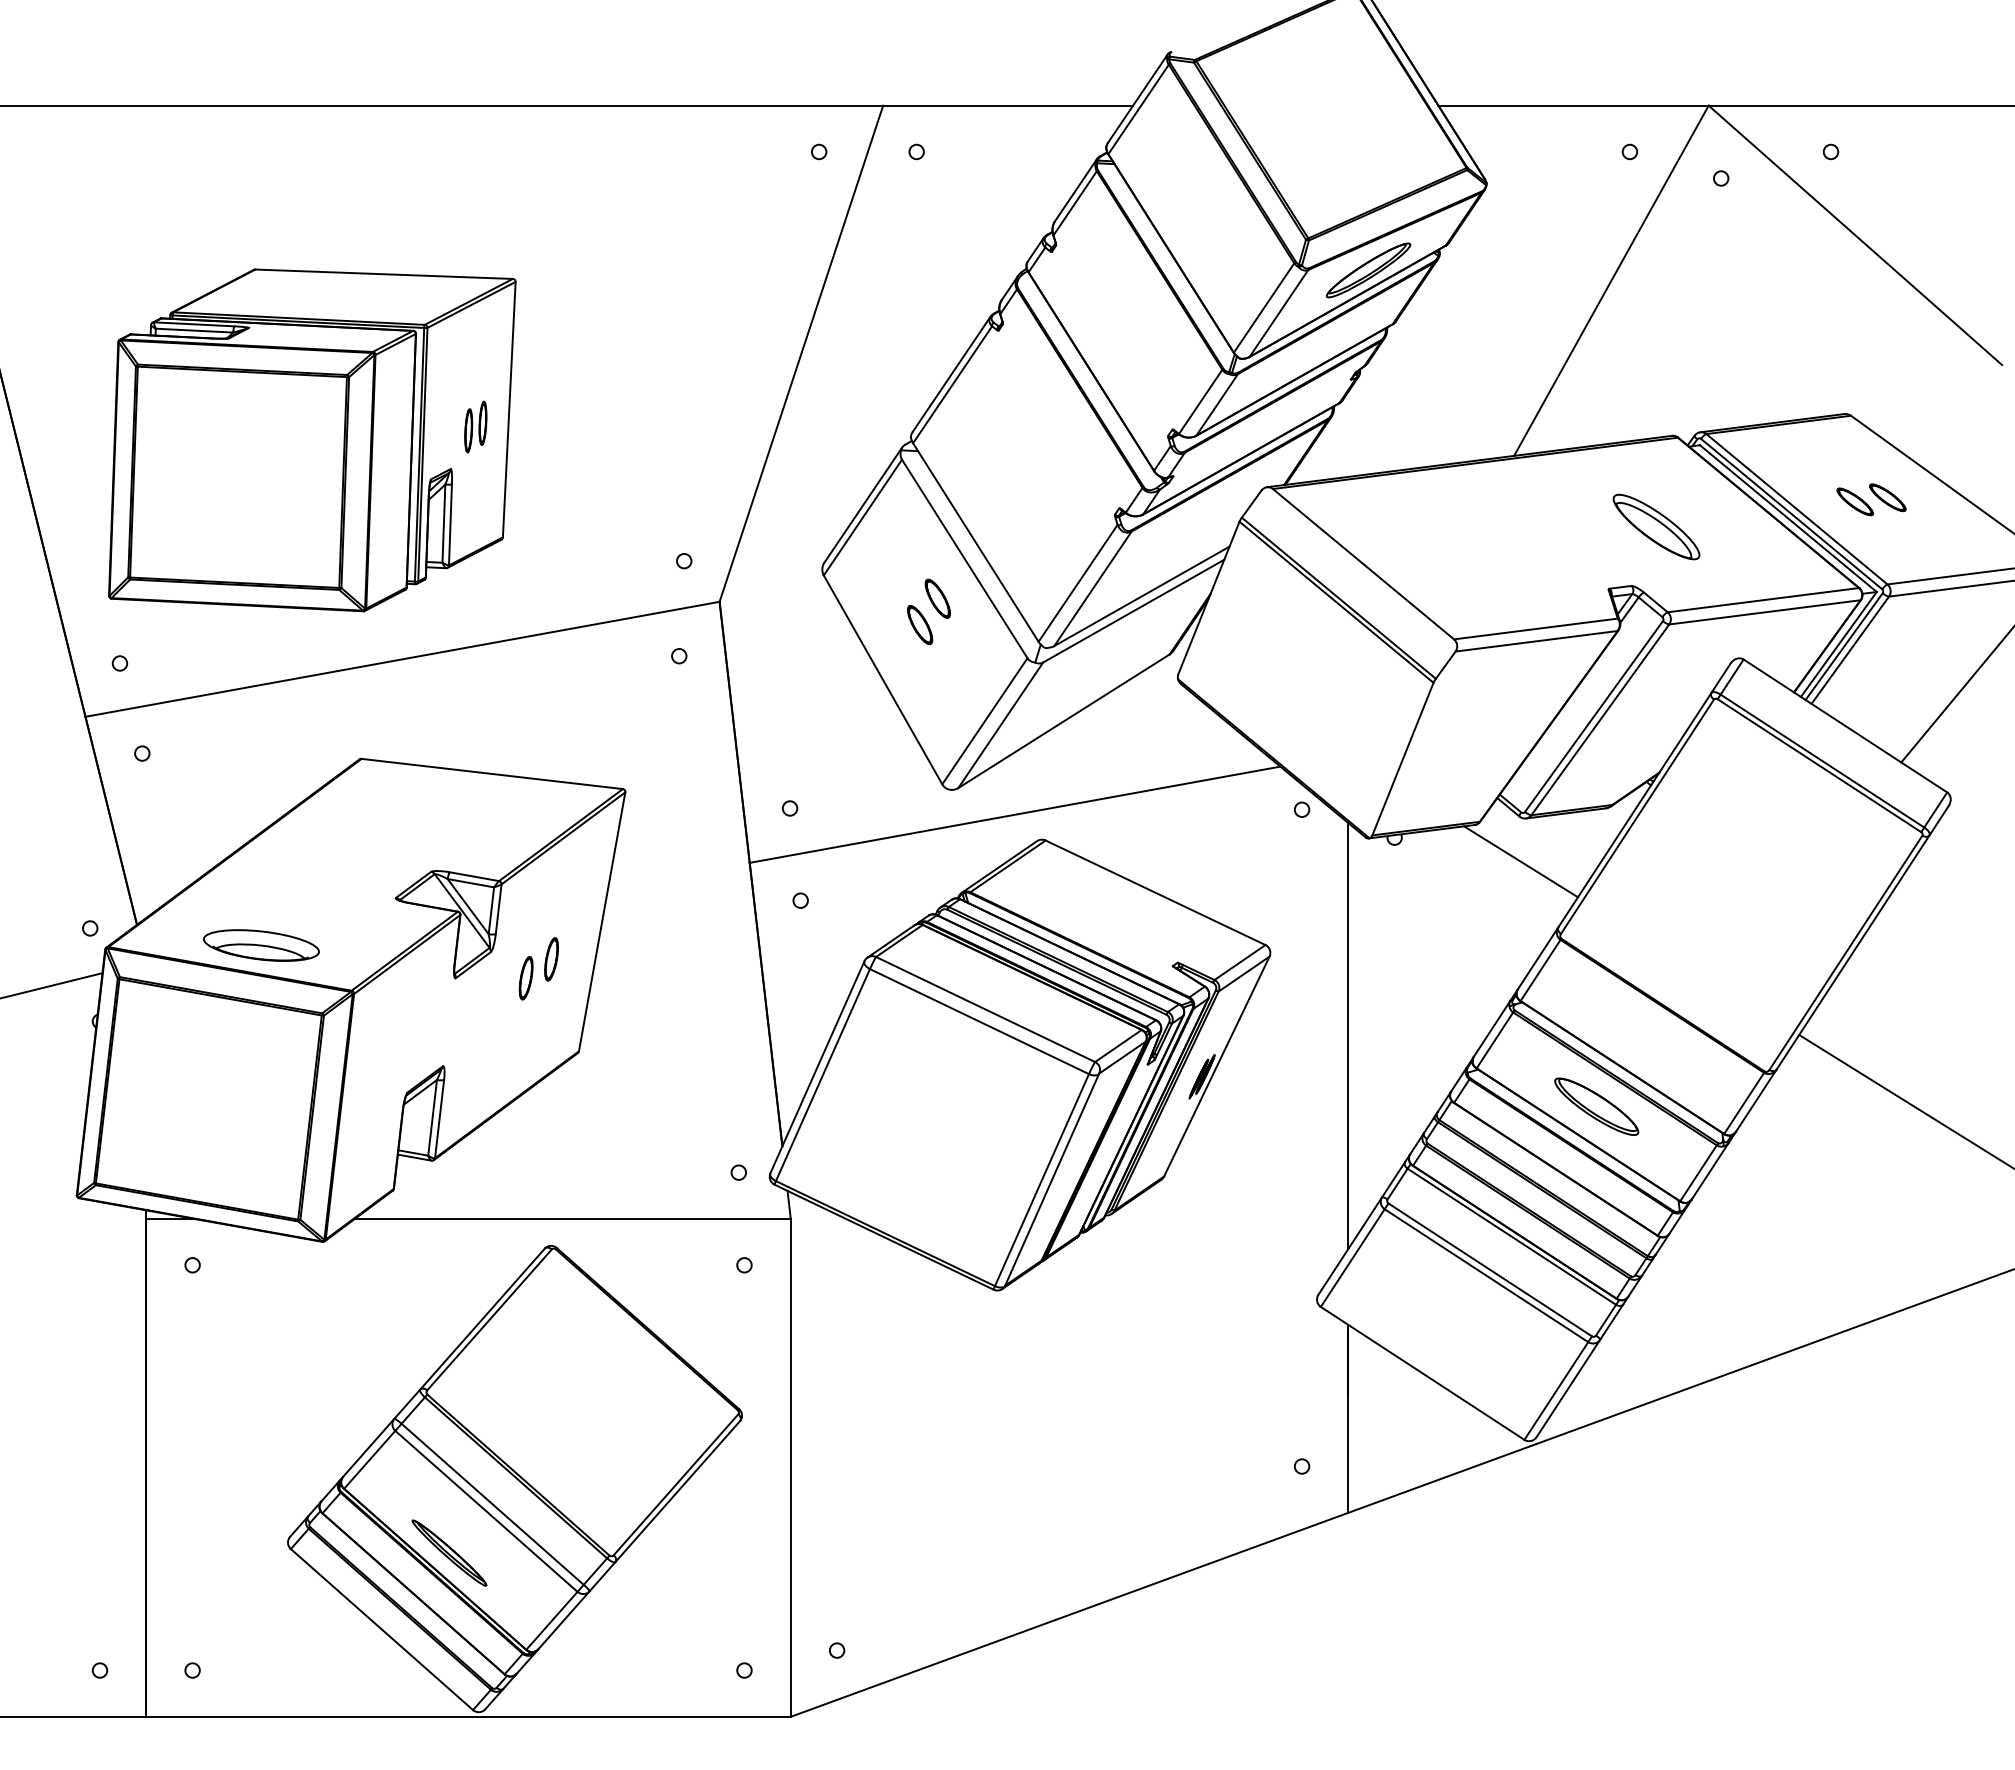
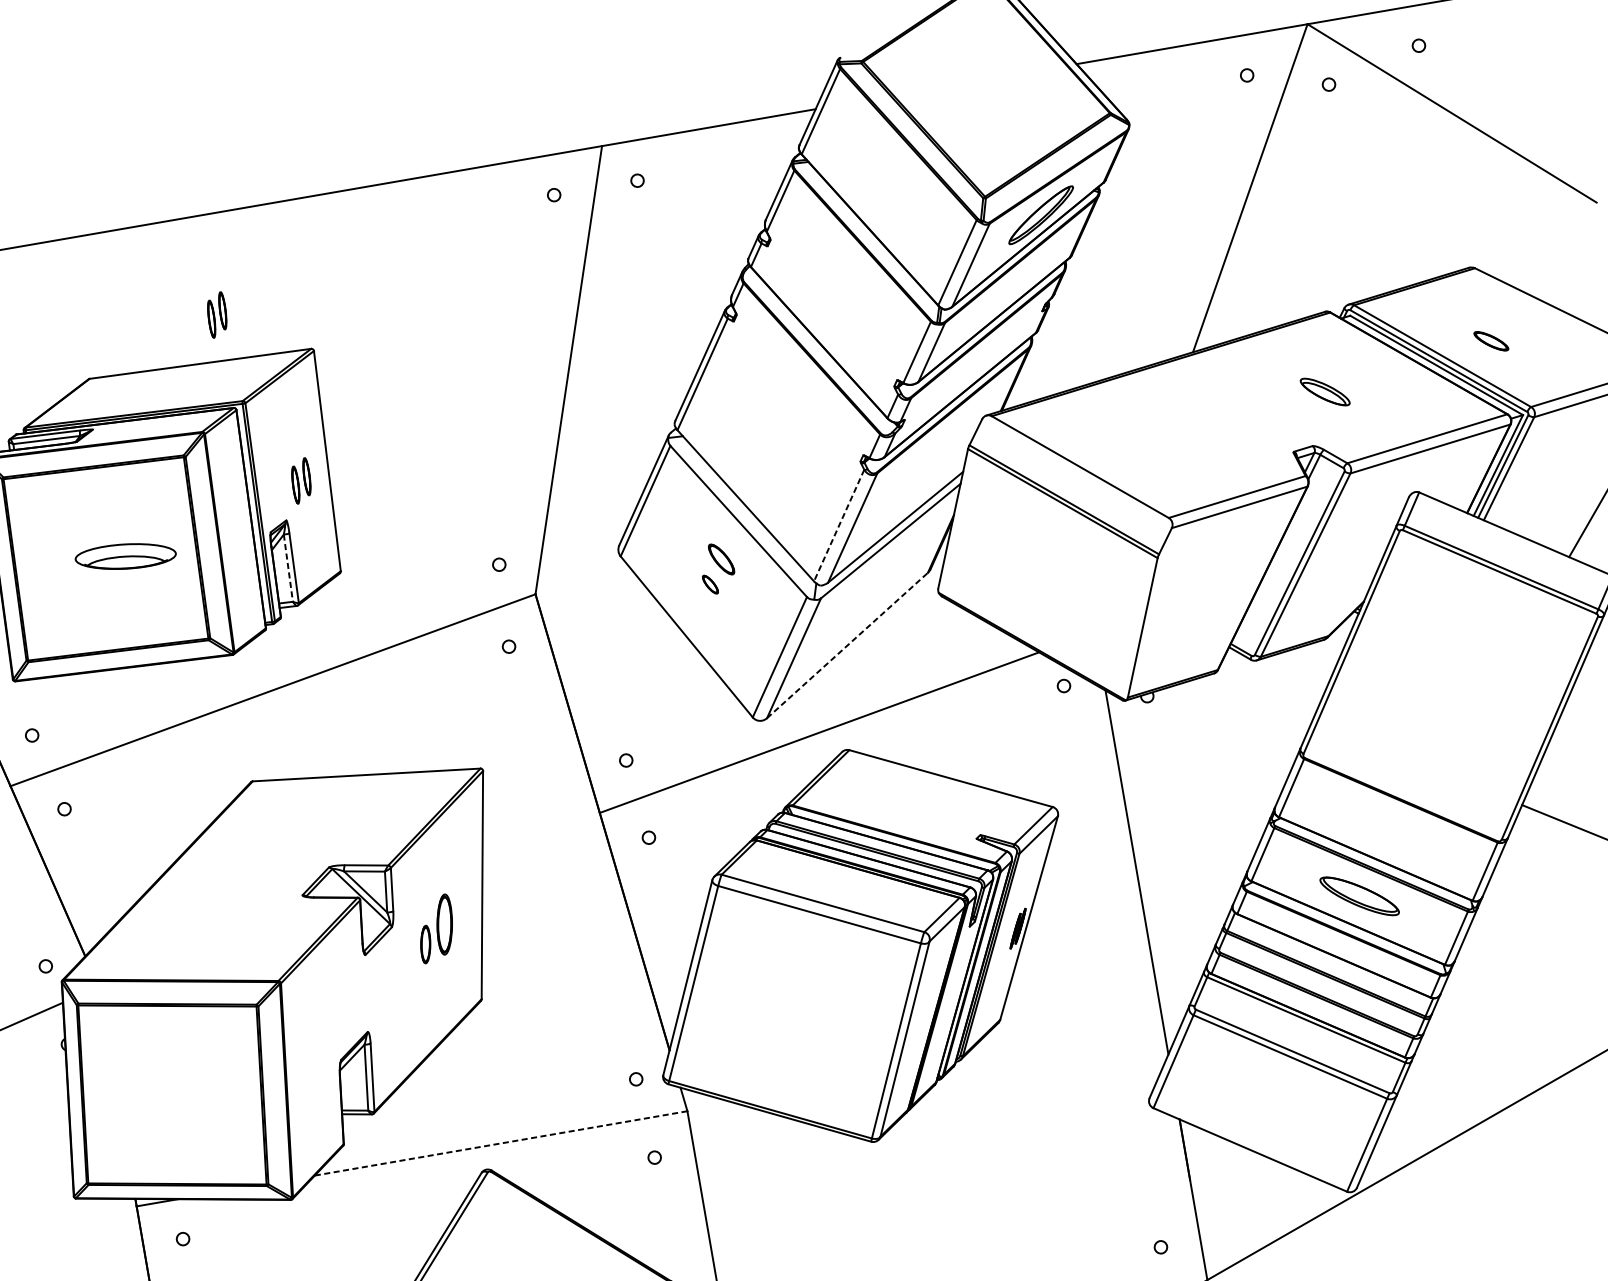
part: (412, 221) -> (216, 314), added
part: (1887, 497) -> (1518, 332), removed
line: (443, 524) -> (288, 568), solid -> dashed
part: (1656, 526) -> (1325, 391), size x0.6
line: (1078, 583) -> (839, 525), solid -> dashed
part: (920, 625) -> (710, 584), size x0.6
line: (1064, 721) -> (847, 645), solid -> dashed
line: (1521, 861) -> (1259, 697), removed
part: (261, 945) -> (125, 556), moved
part: (551, 959) -> (444, 924), size x1.6
line: (572, 1218) -> (500, 1143), solid -> dashed

